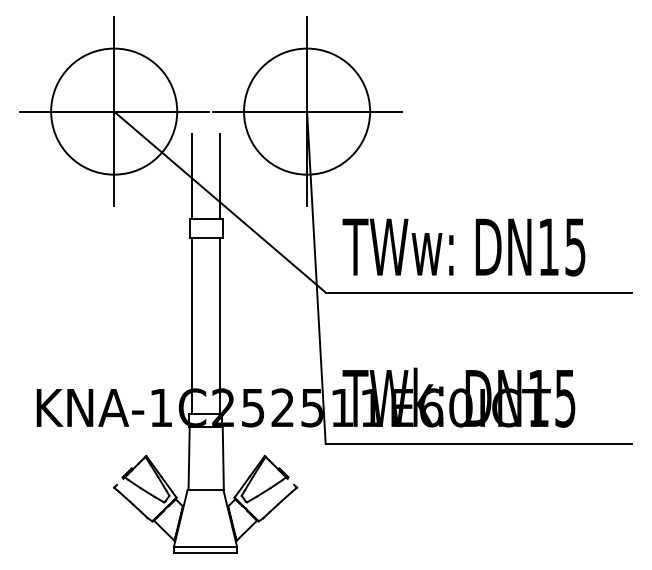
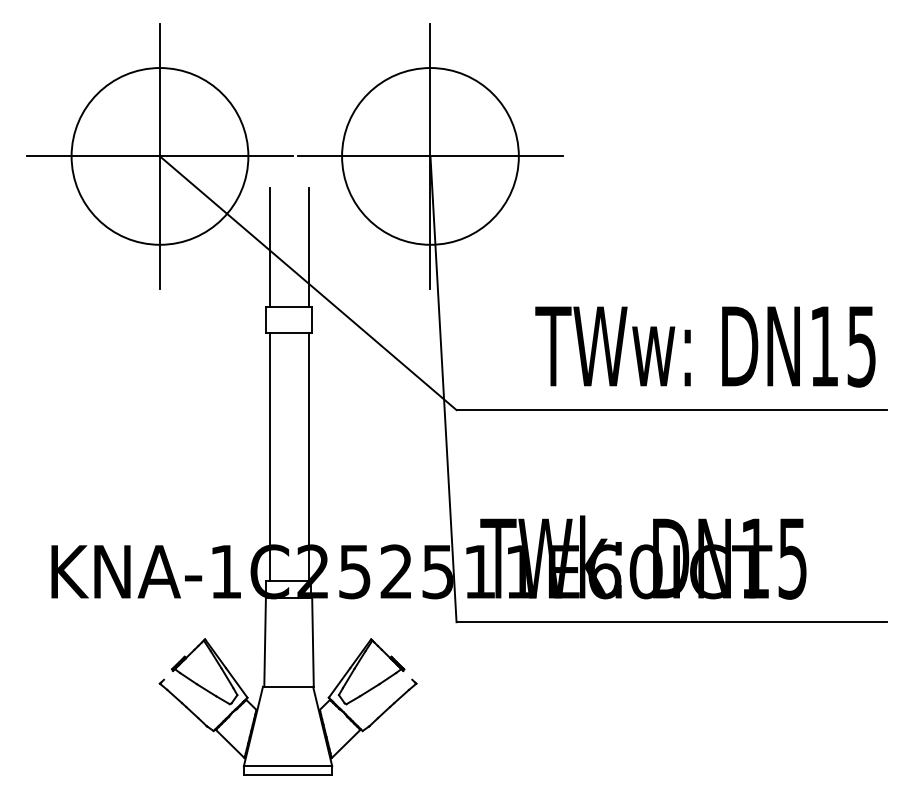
text: (464, 247) -> (705, 346), moved

